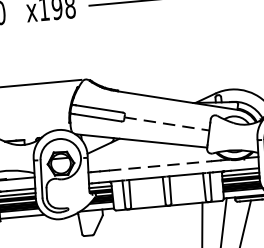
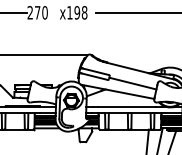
line: (167, 123) -> (133, 83), dashed -> solid
line: (160, 165) -> (127, 106), dashed -> solid

